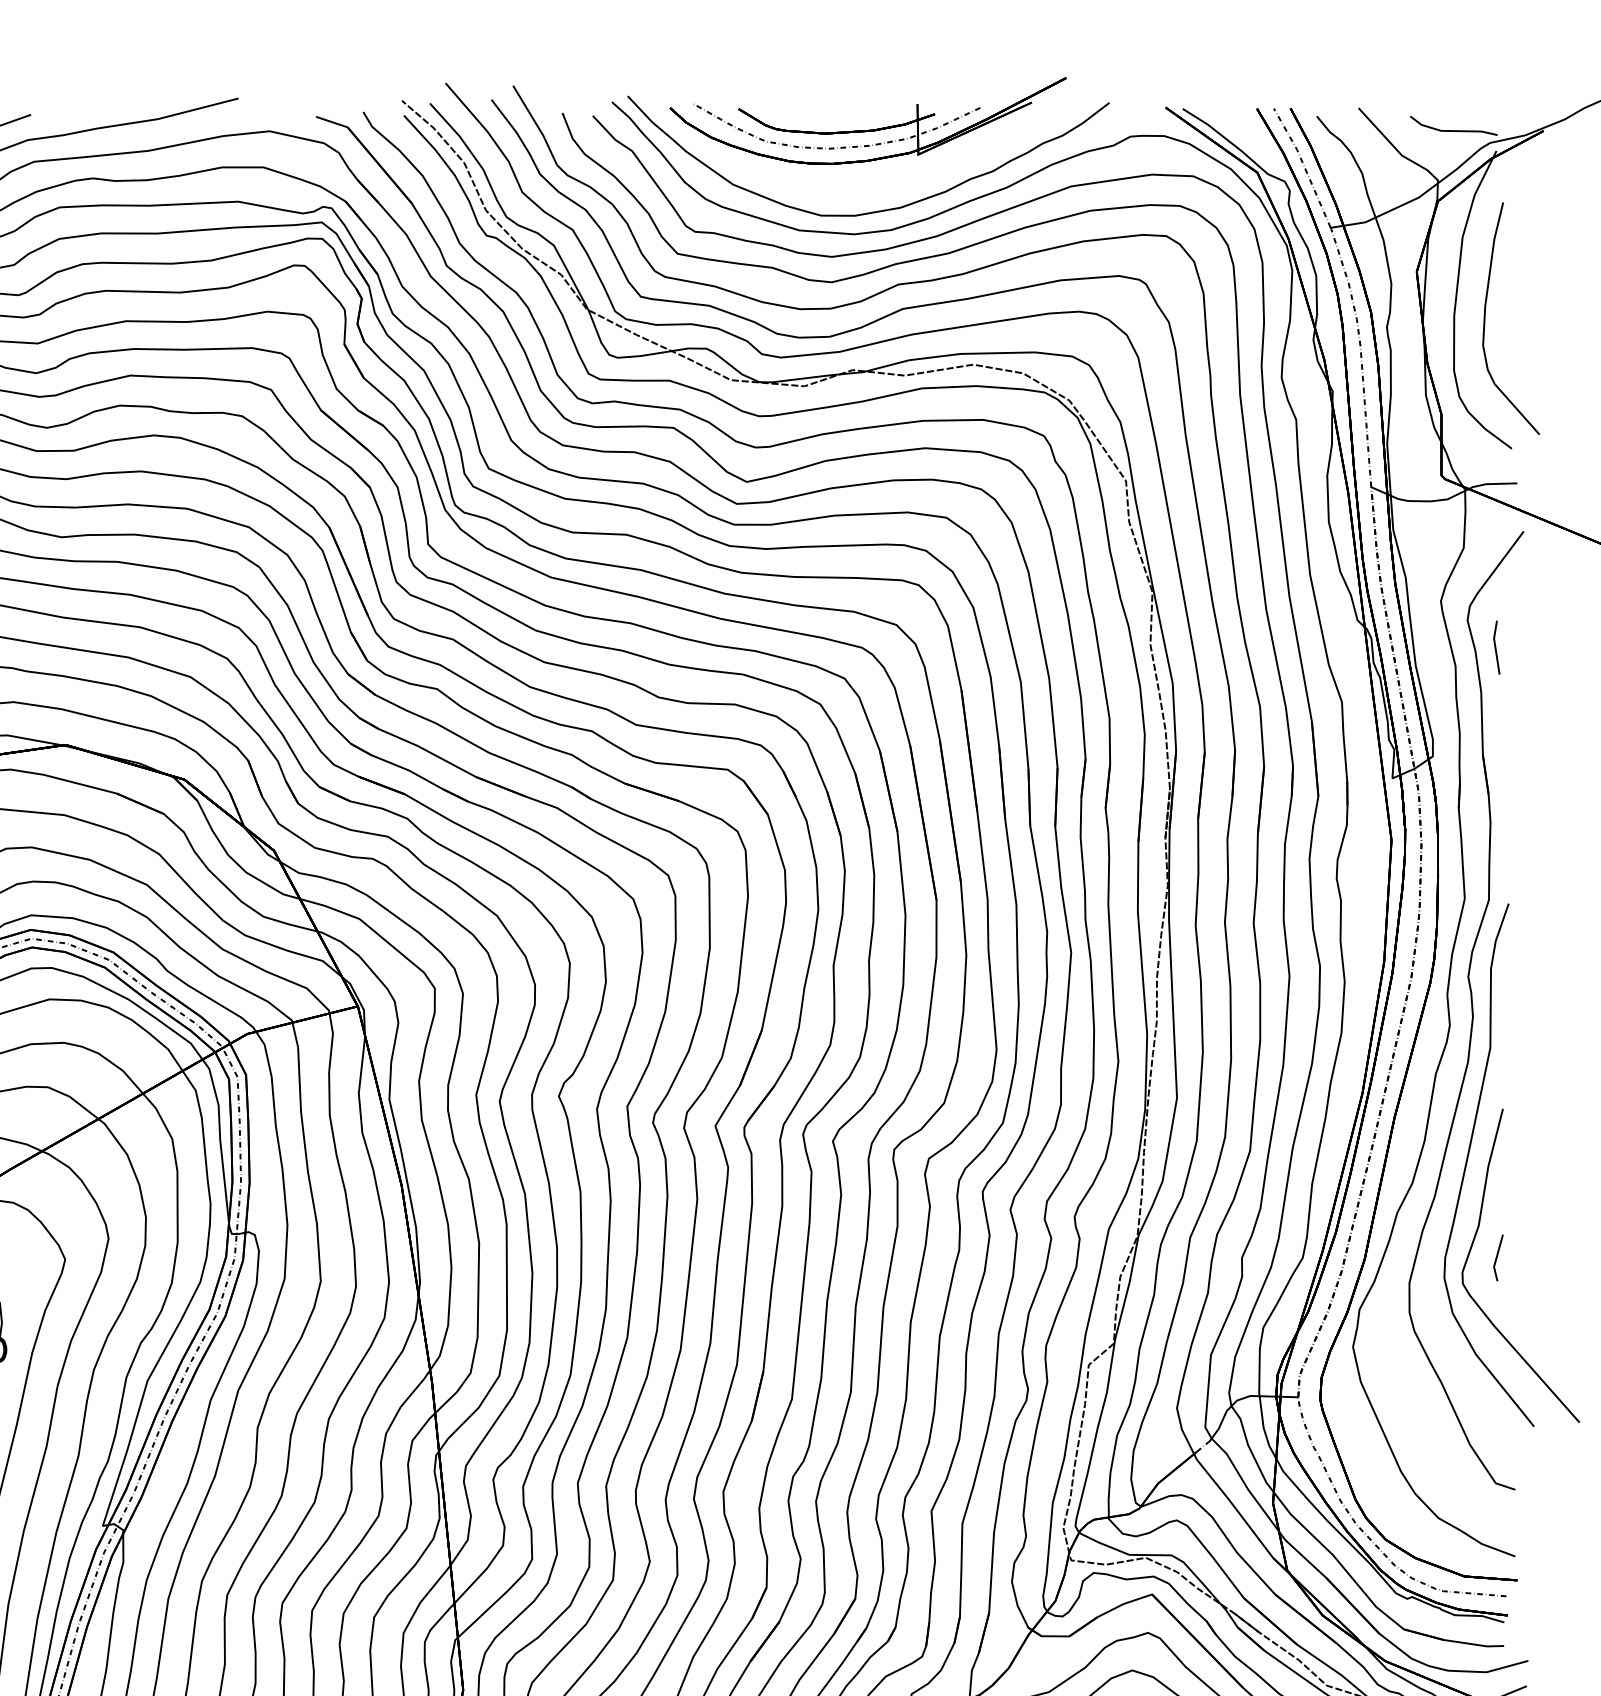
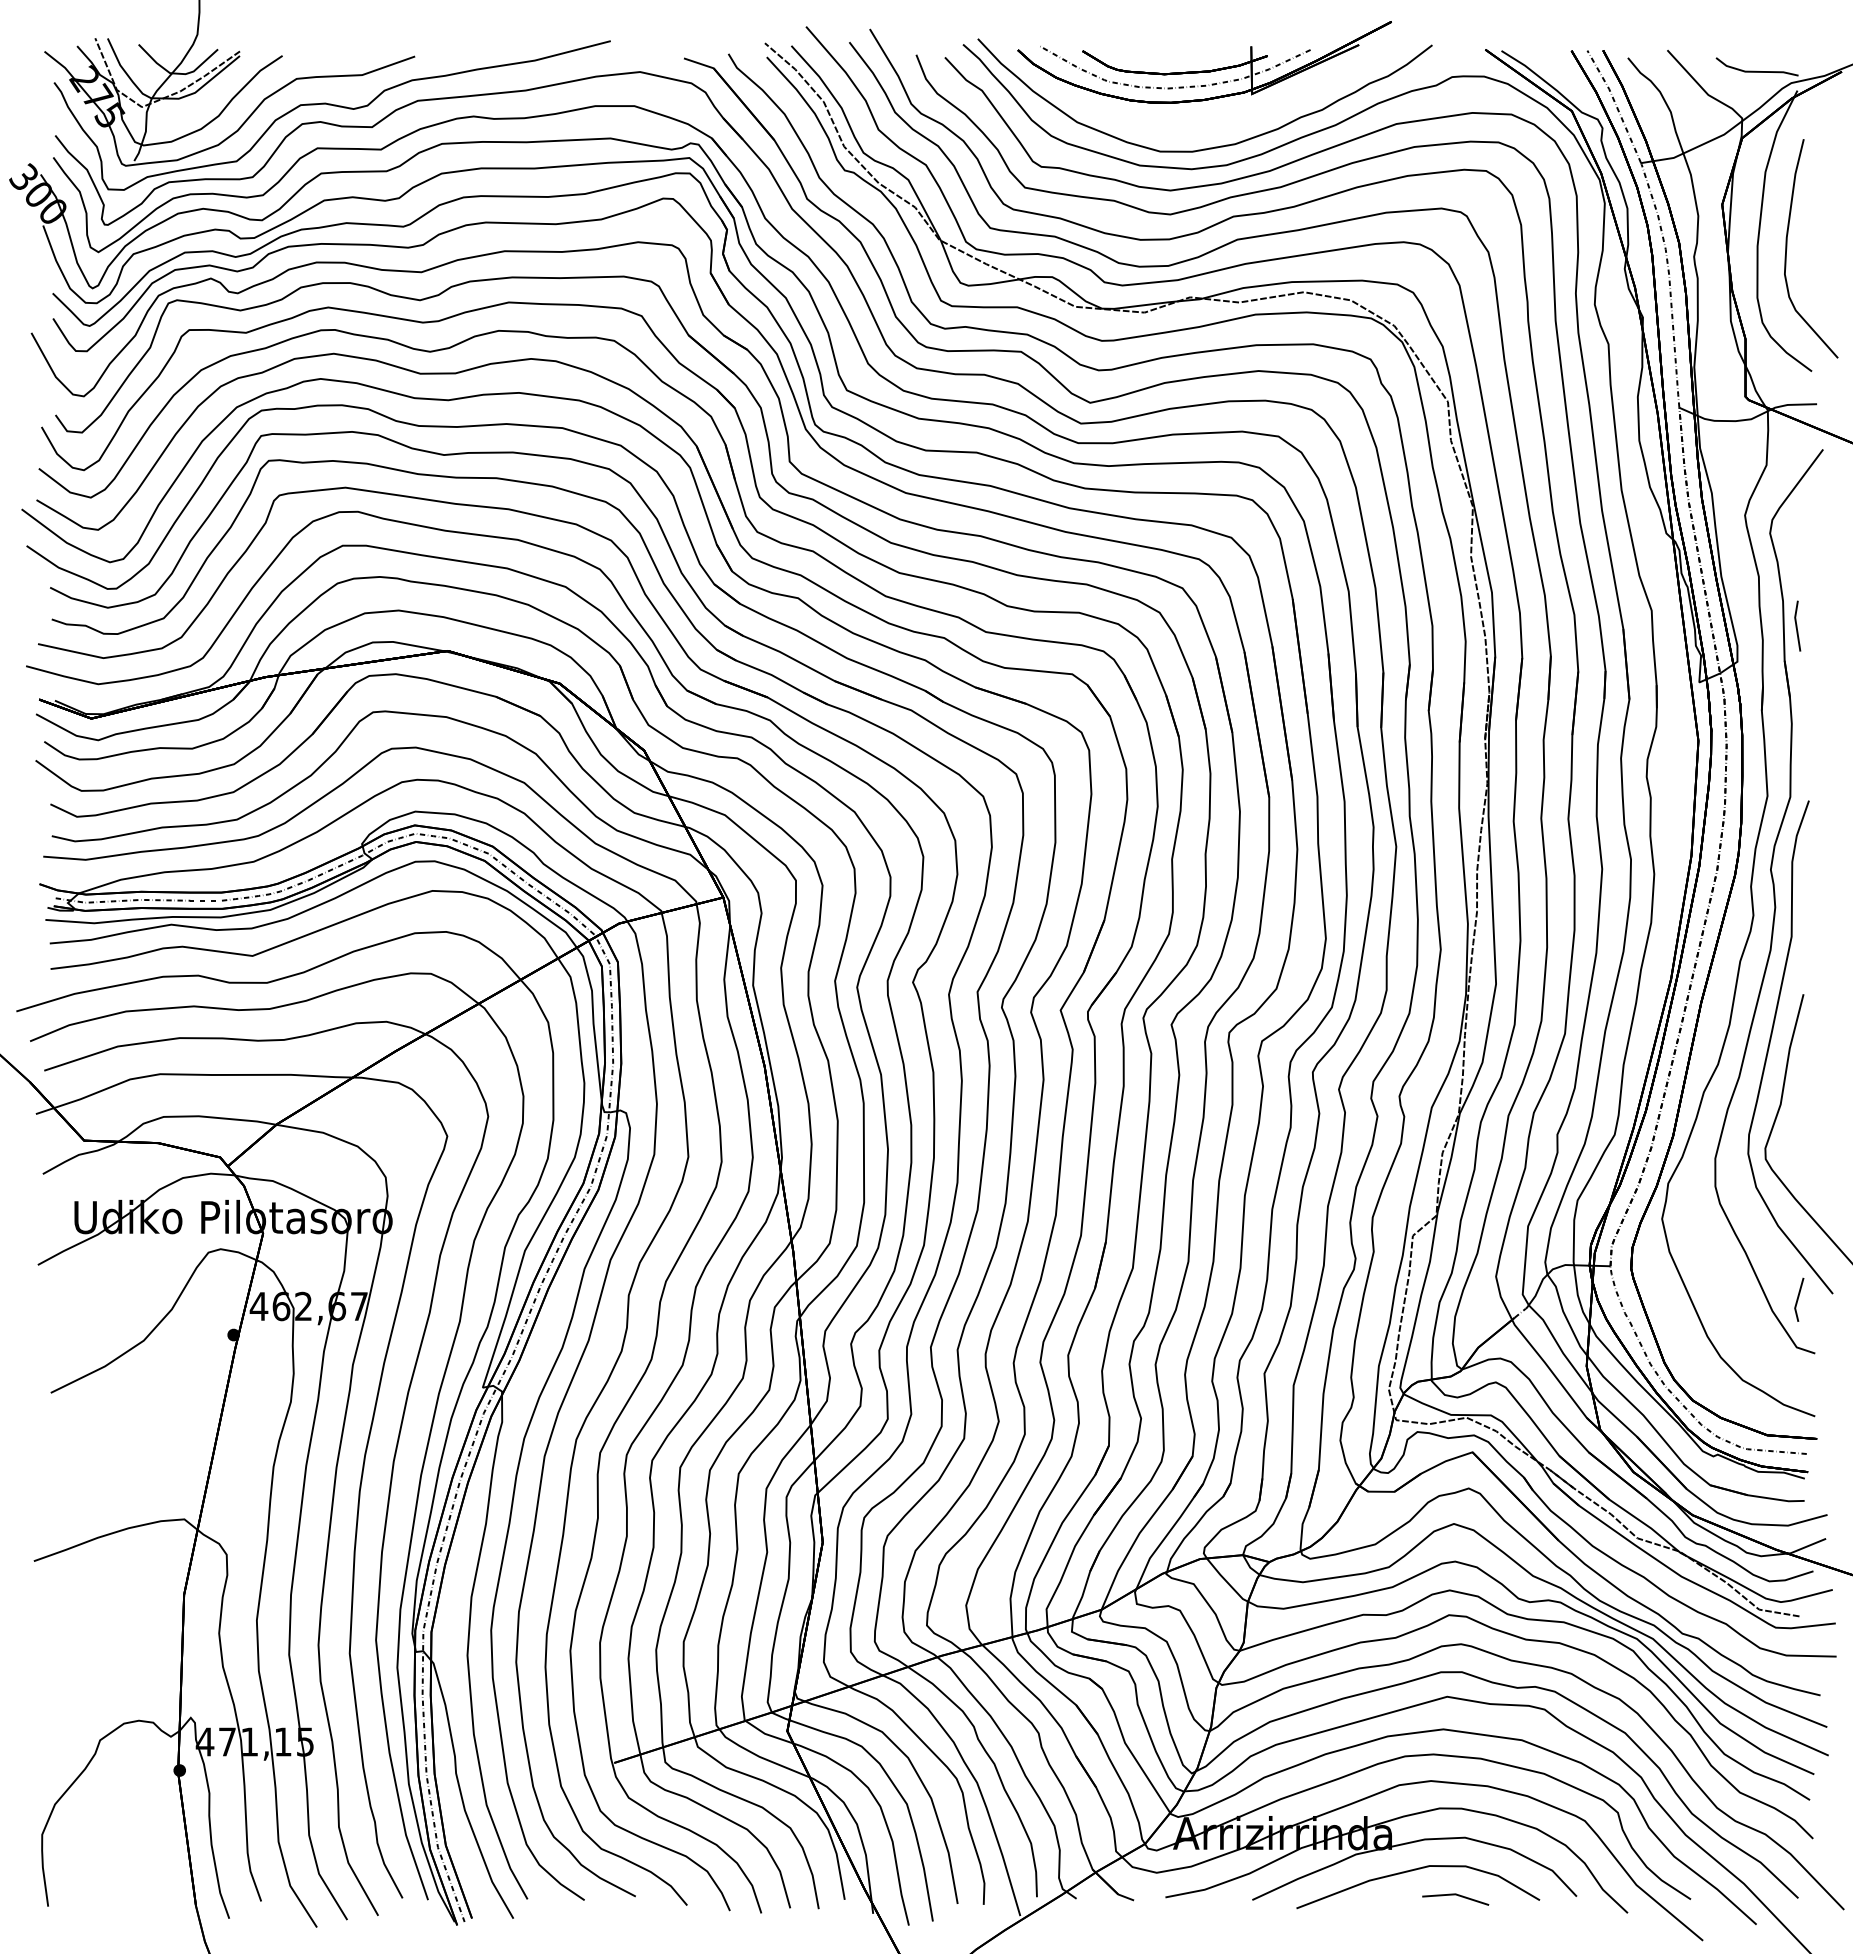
line: (1496, 646) -> (1797, 625), moved
line: (1497, 1257) -> (1798, 1299), moved

